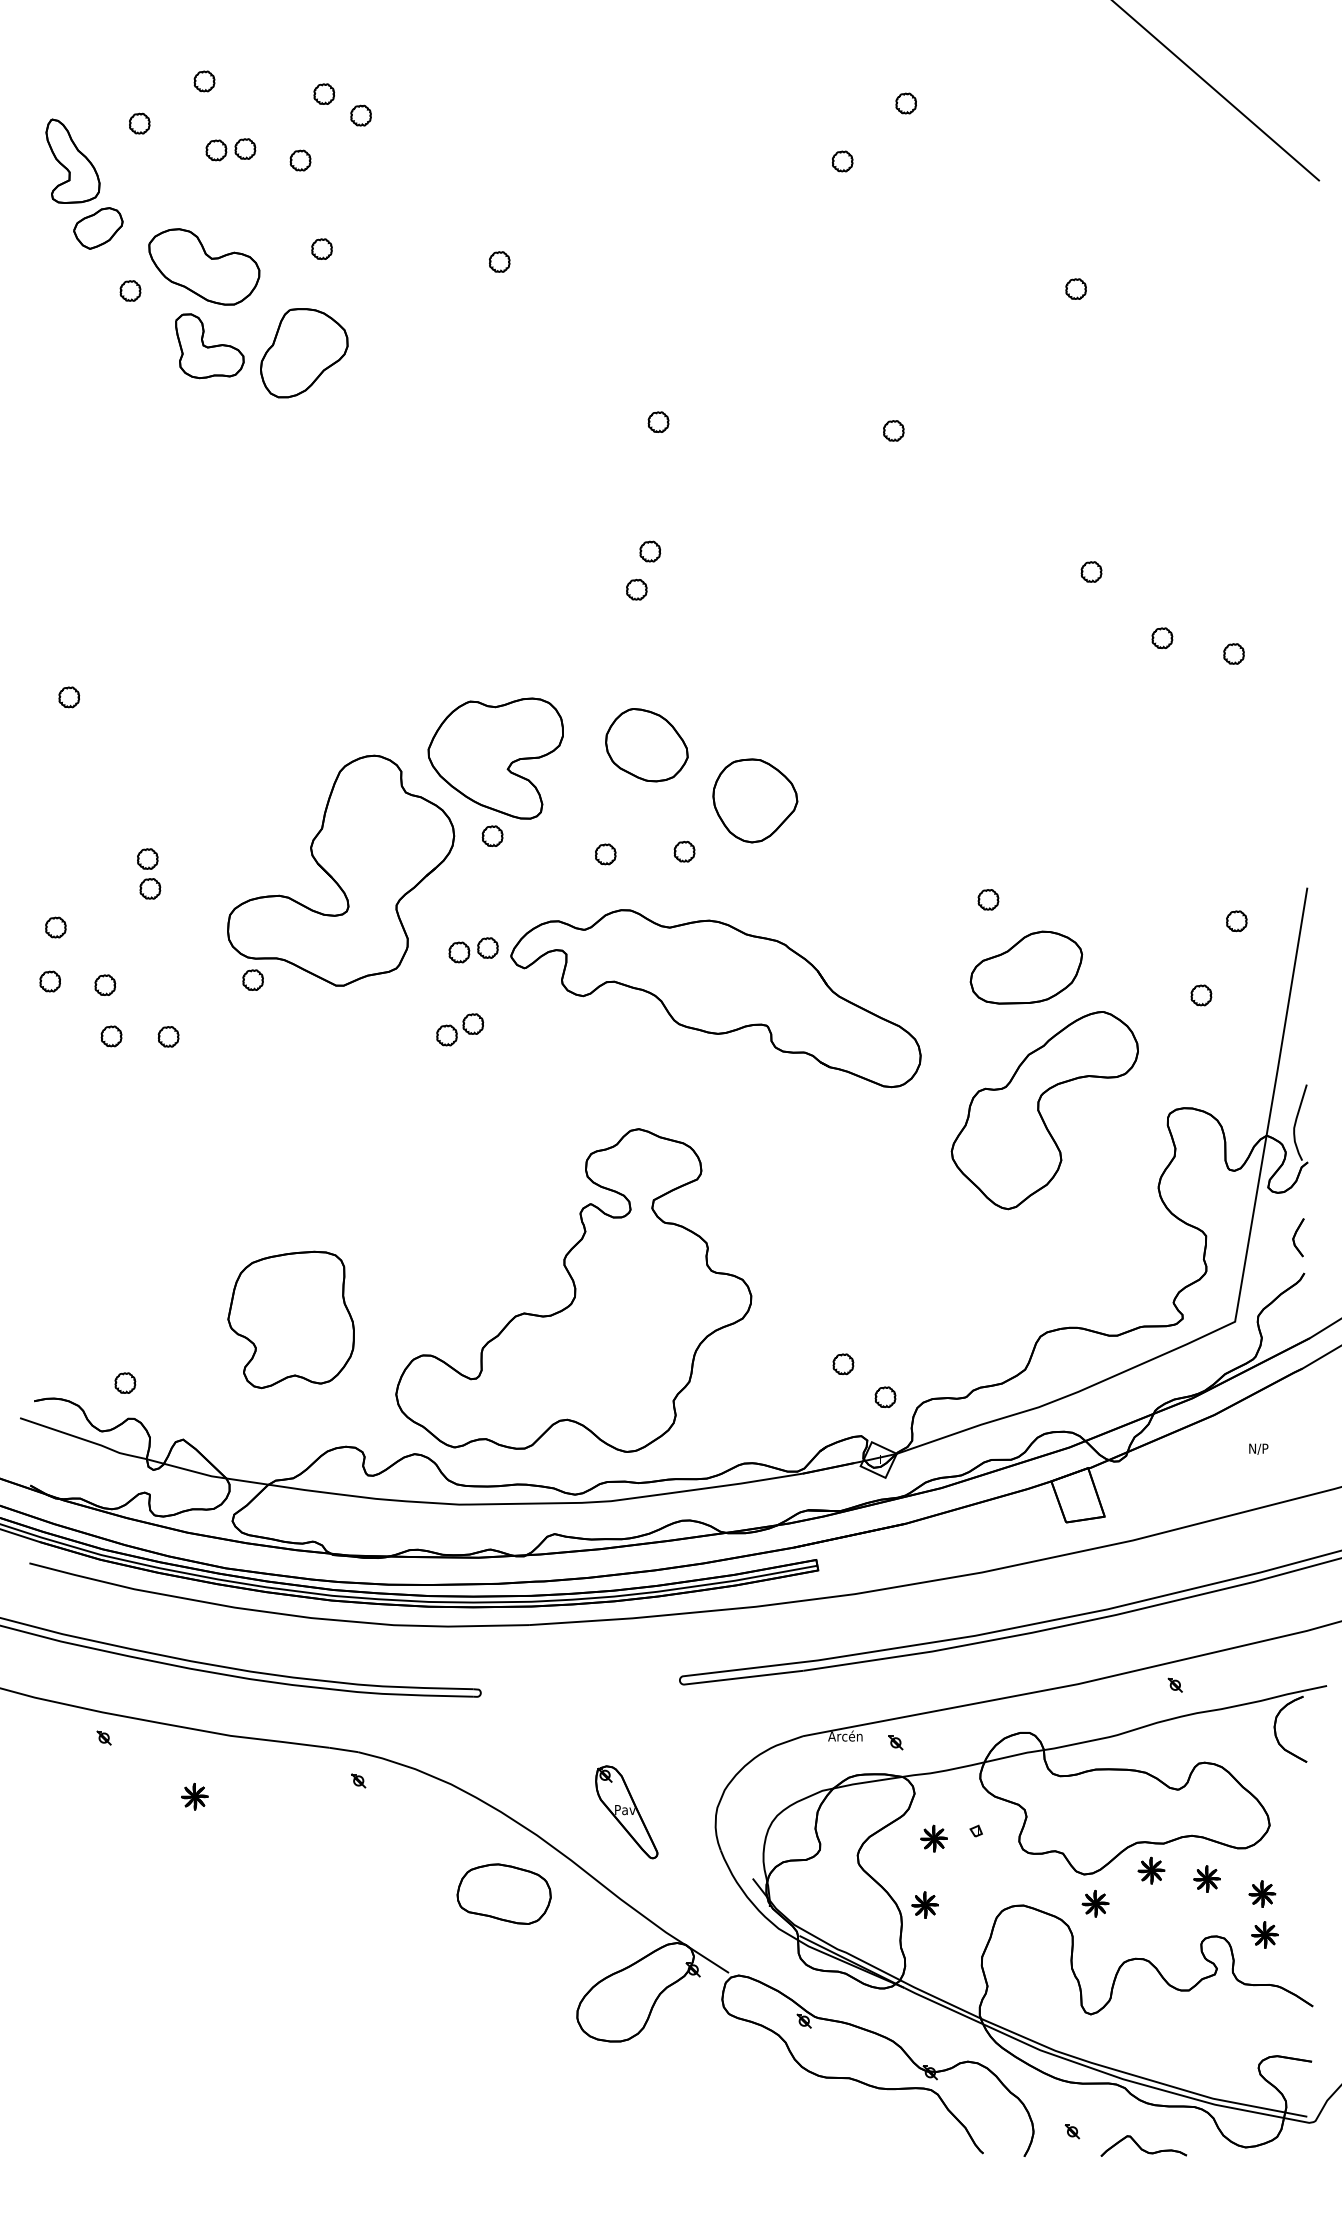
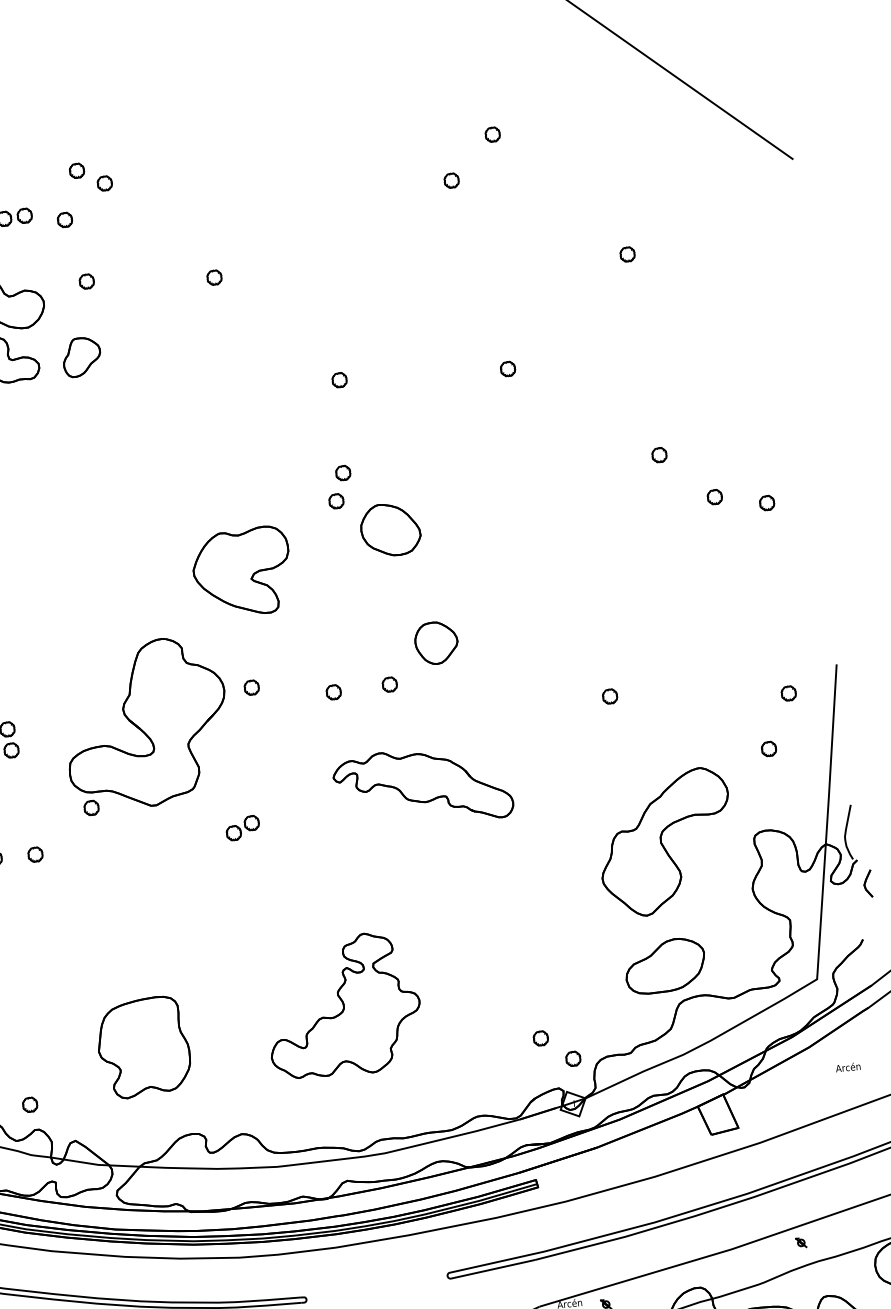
part: (304, 353) -> (82, 357), size x0.6
part: (646, 745) -> (390, 530), moved
part: (495, 758) -> (241, 572), moved
part: (755, 800) -> (436, 642), size x0.7
part: (473, 950) -> (246, 770), removed
part: (1026, 967) -> (665, 965), moved
part: (715, 998) -> (422, 787), size x0.6
part: (1298, 1237) -> (868, 883), moved
part: (573, 1290) -> (342, 1005), size x0.6
text: (1265, 1448) -> (848, 1067), N/P -> Arcén

